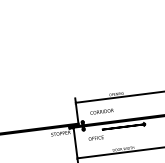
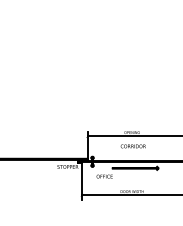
text: (101, 111) -> (132, 146), moved

